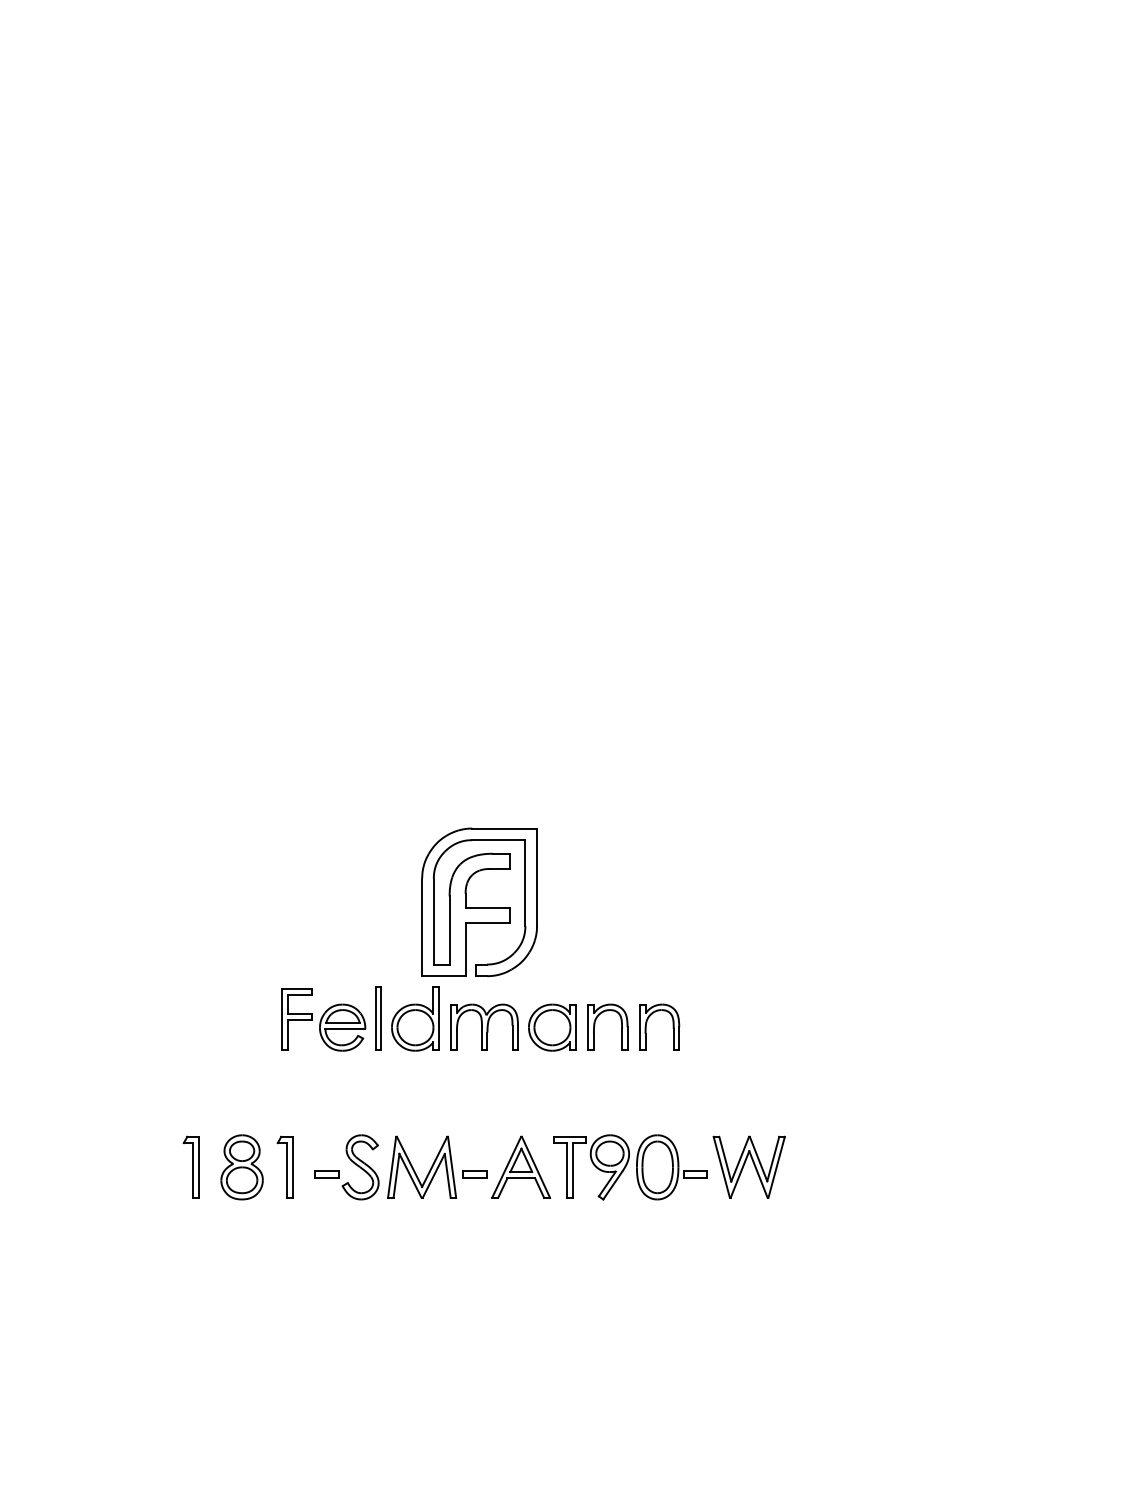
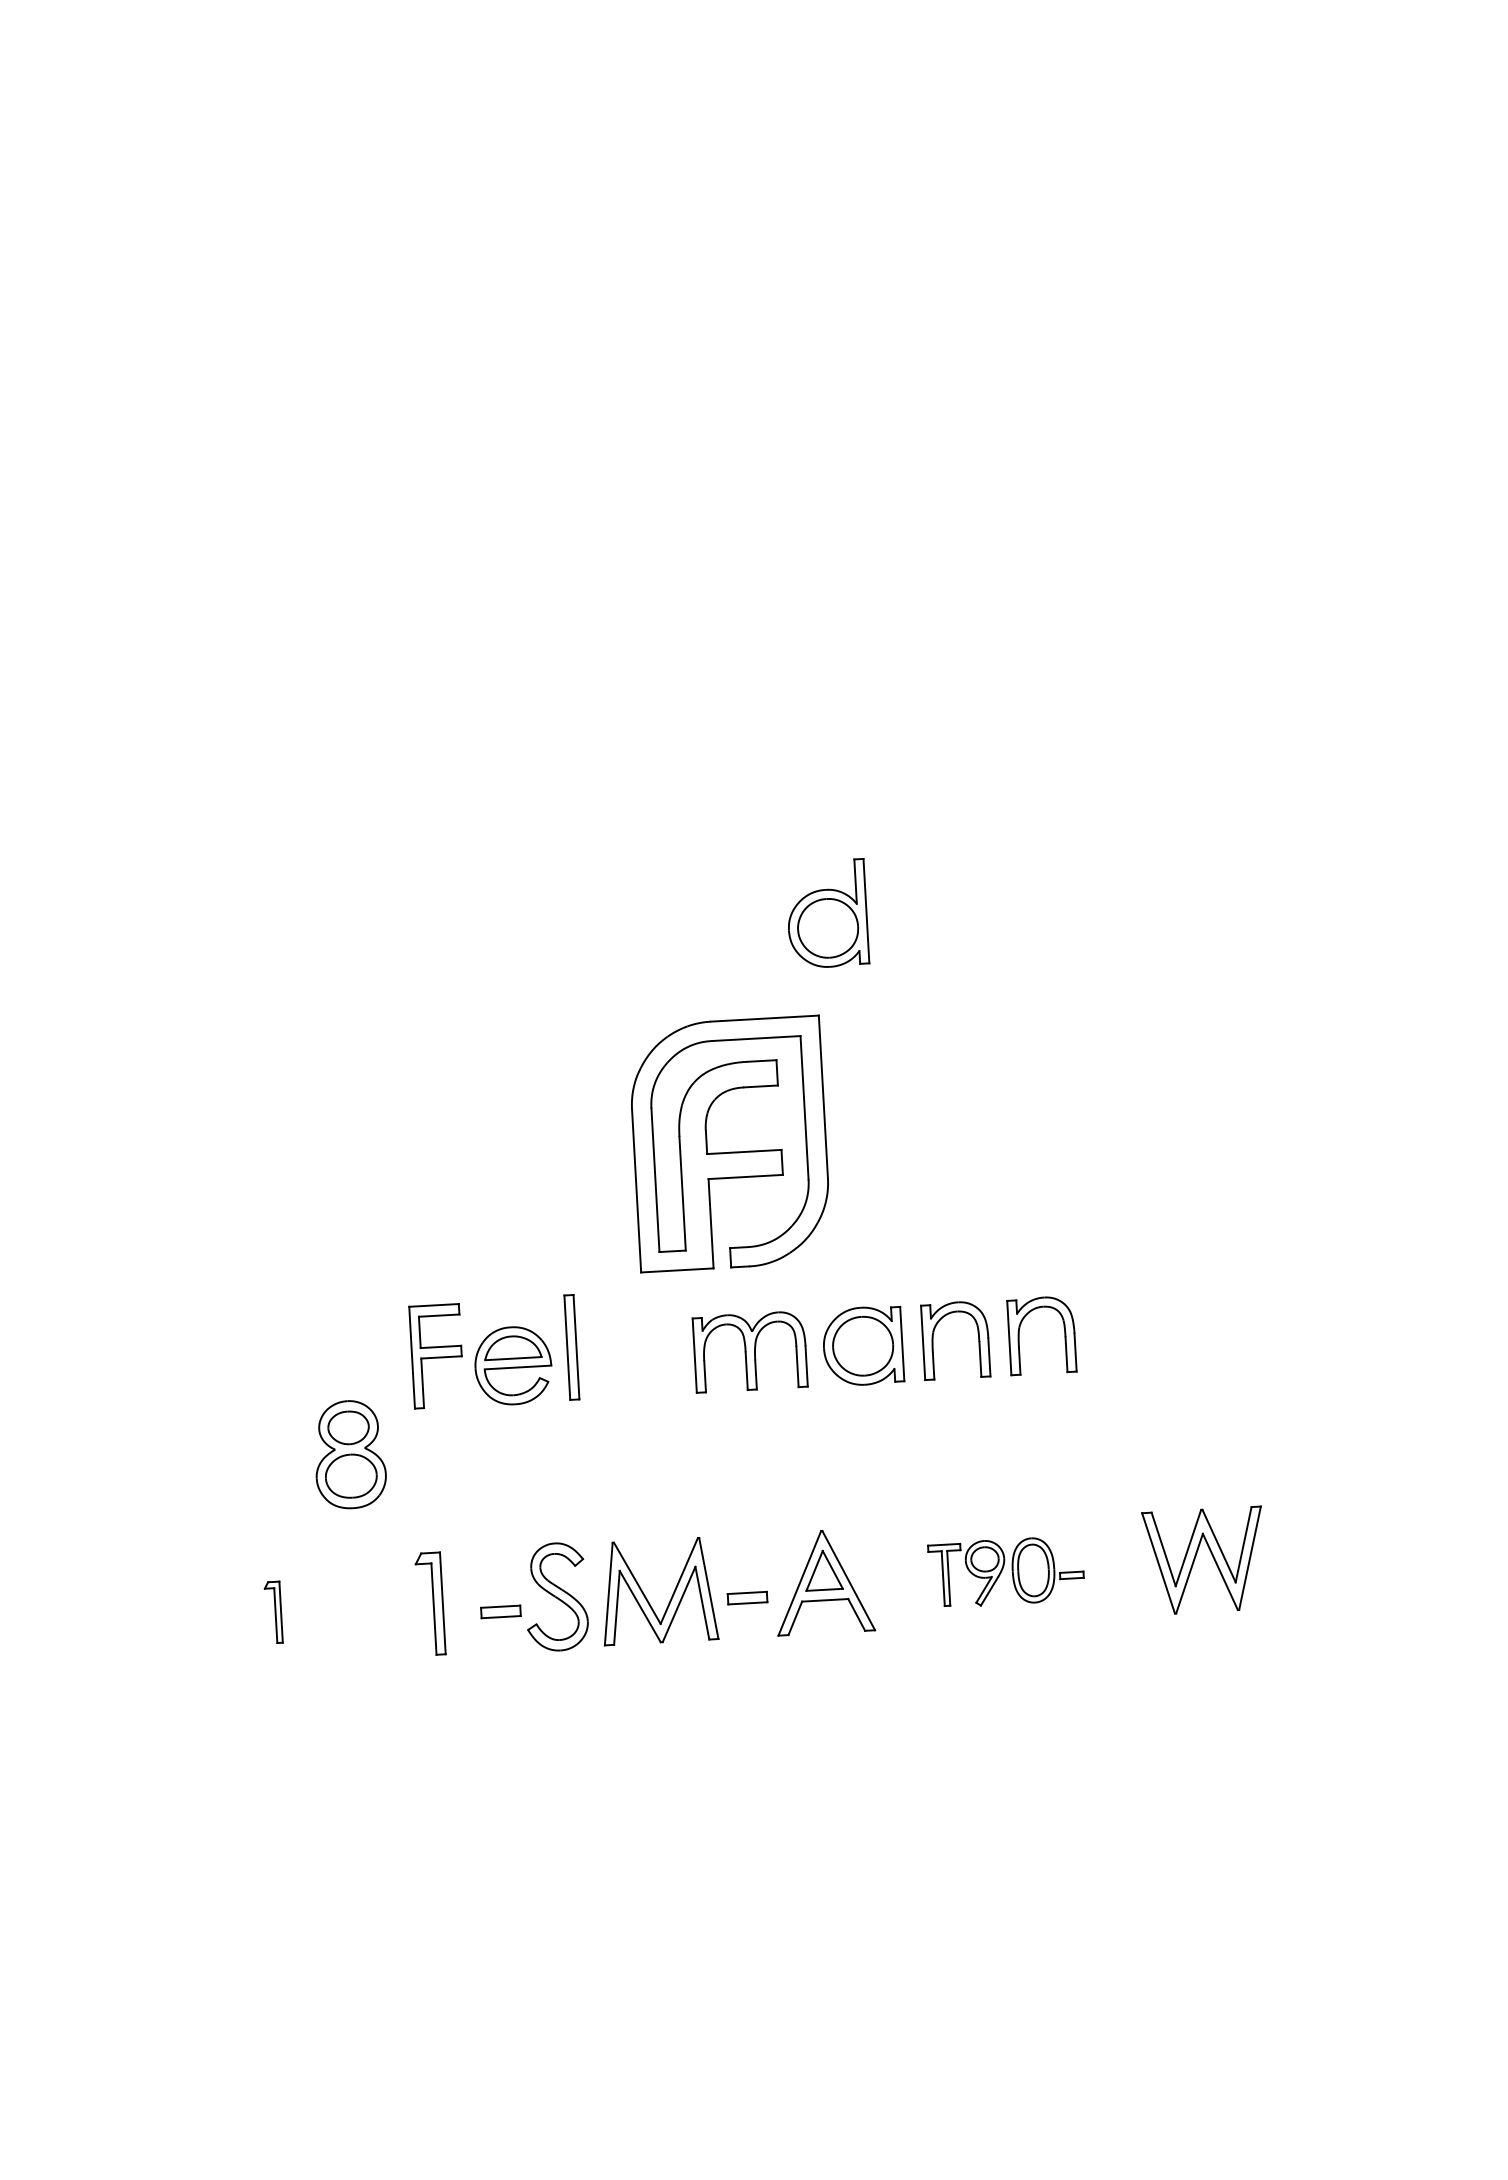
part: (415, 1018) -> (827, 913), moved
part: (190, 1166) -> (272, 1611), size x0.6
part: (241, 1167) -> (349, 1454), moved
part: (630, 1167) -> (1006, 1572), size x0.6

